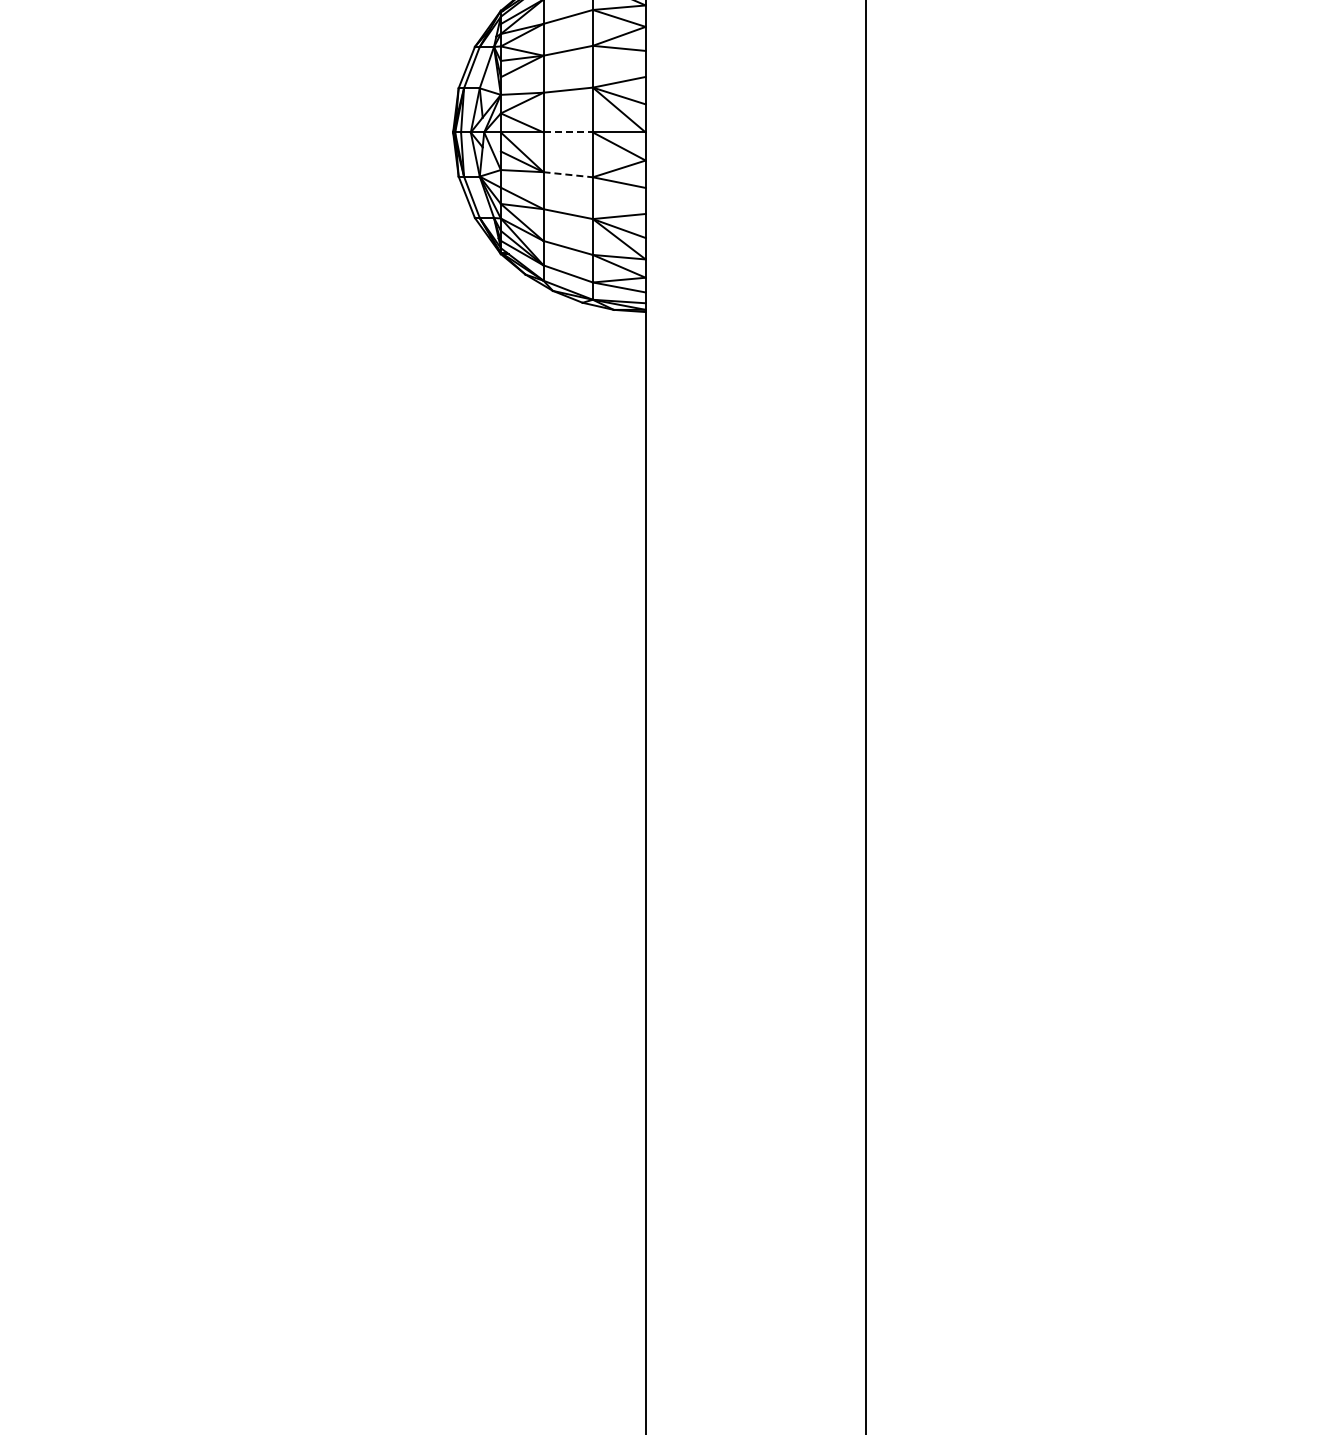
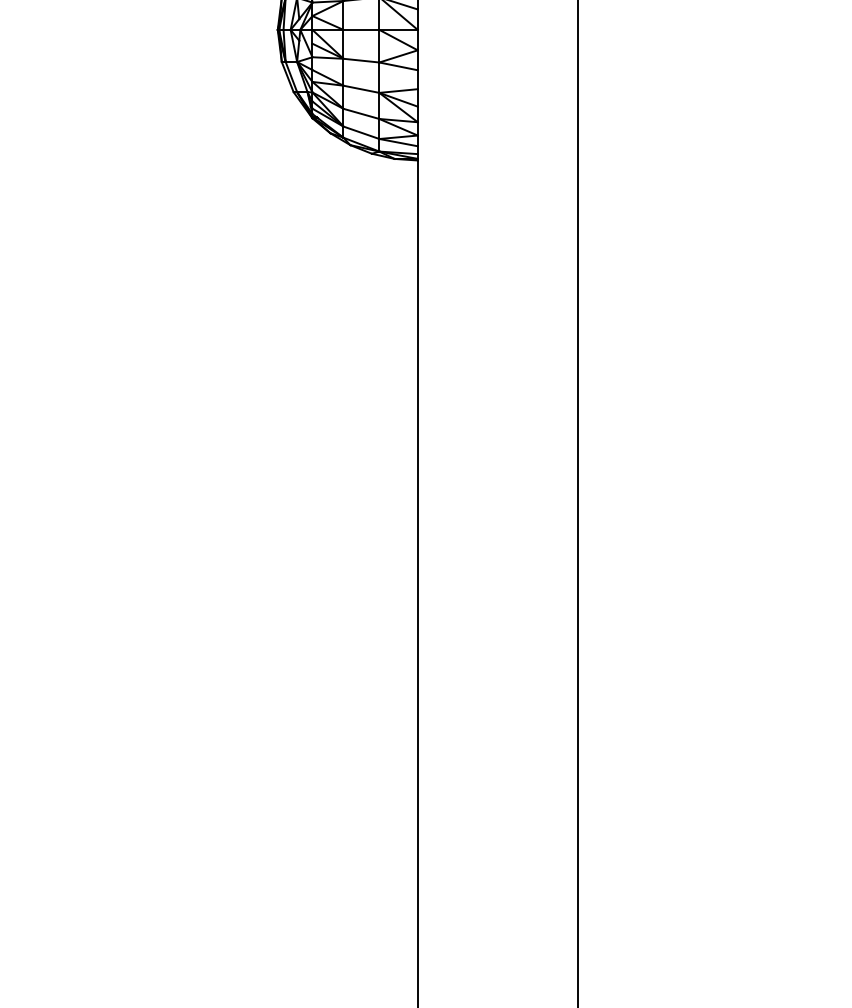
line: (568, 132) -> (361, 29), dashed -> solid
line: (568, 174) -> (361, 60), dashed -> solid

